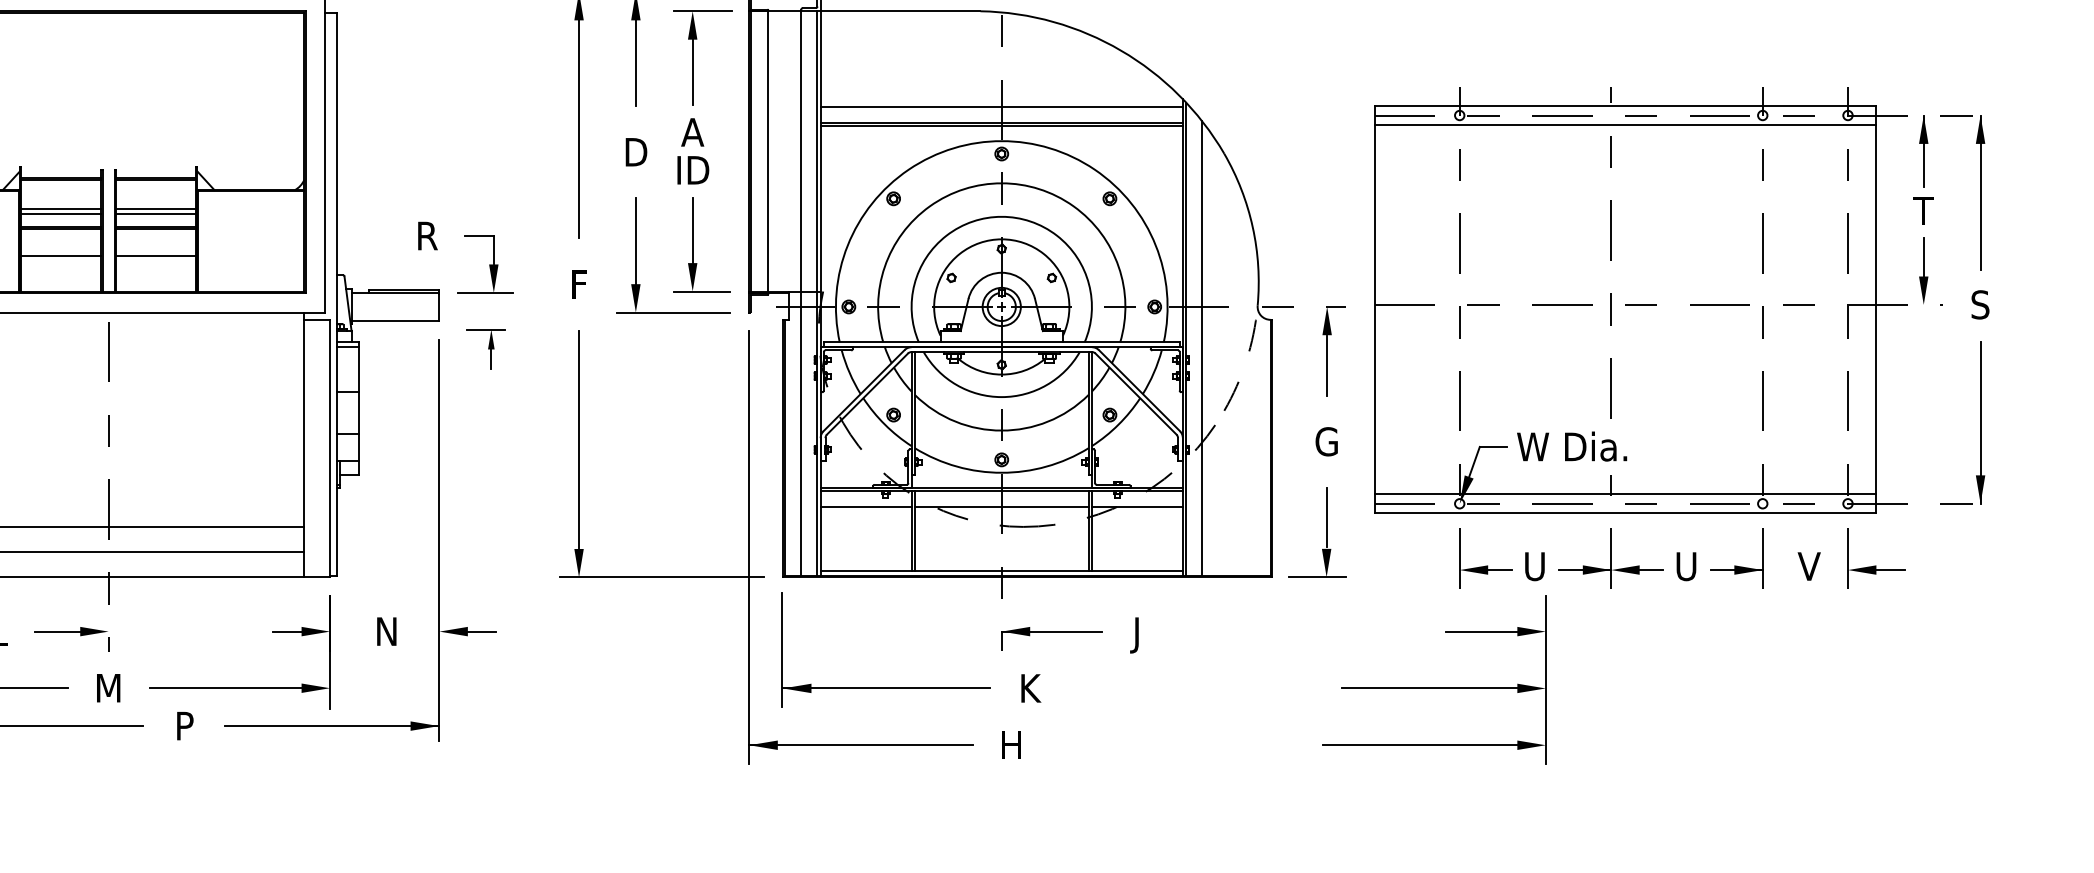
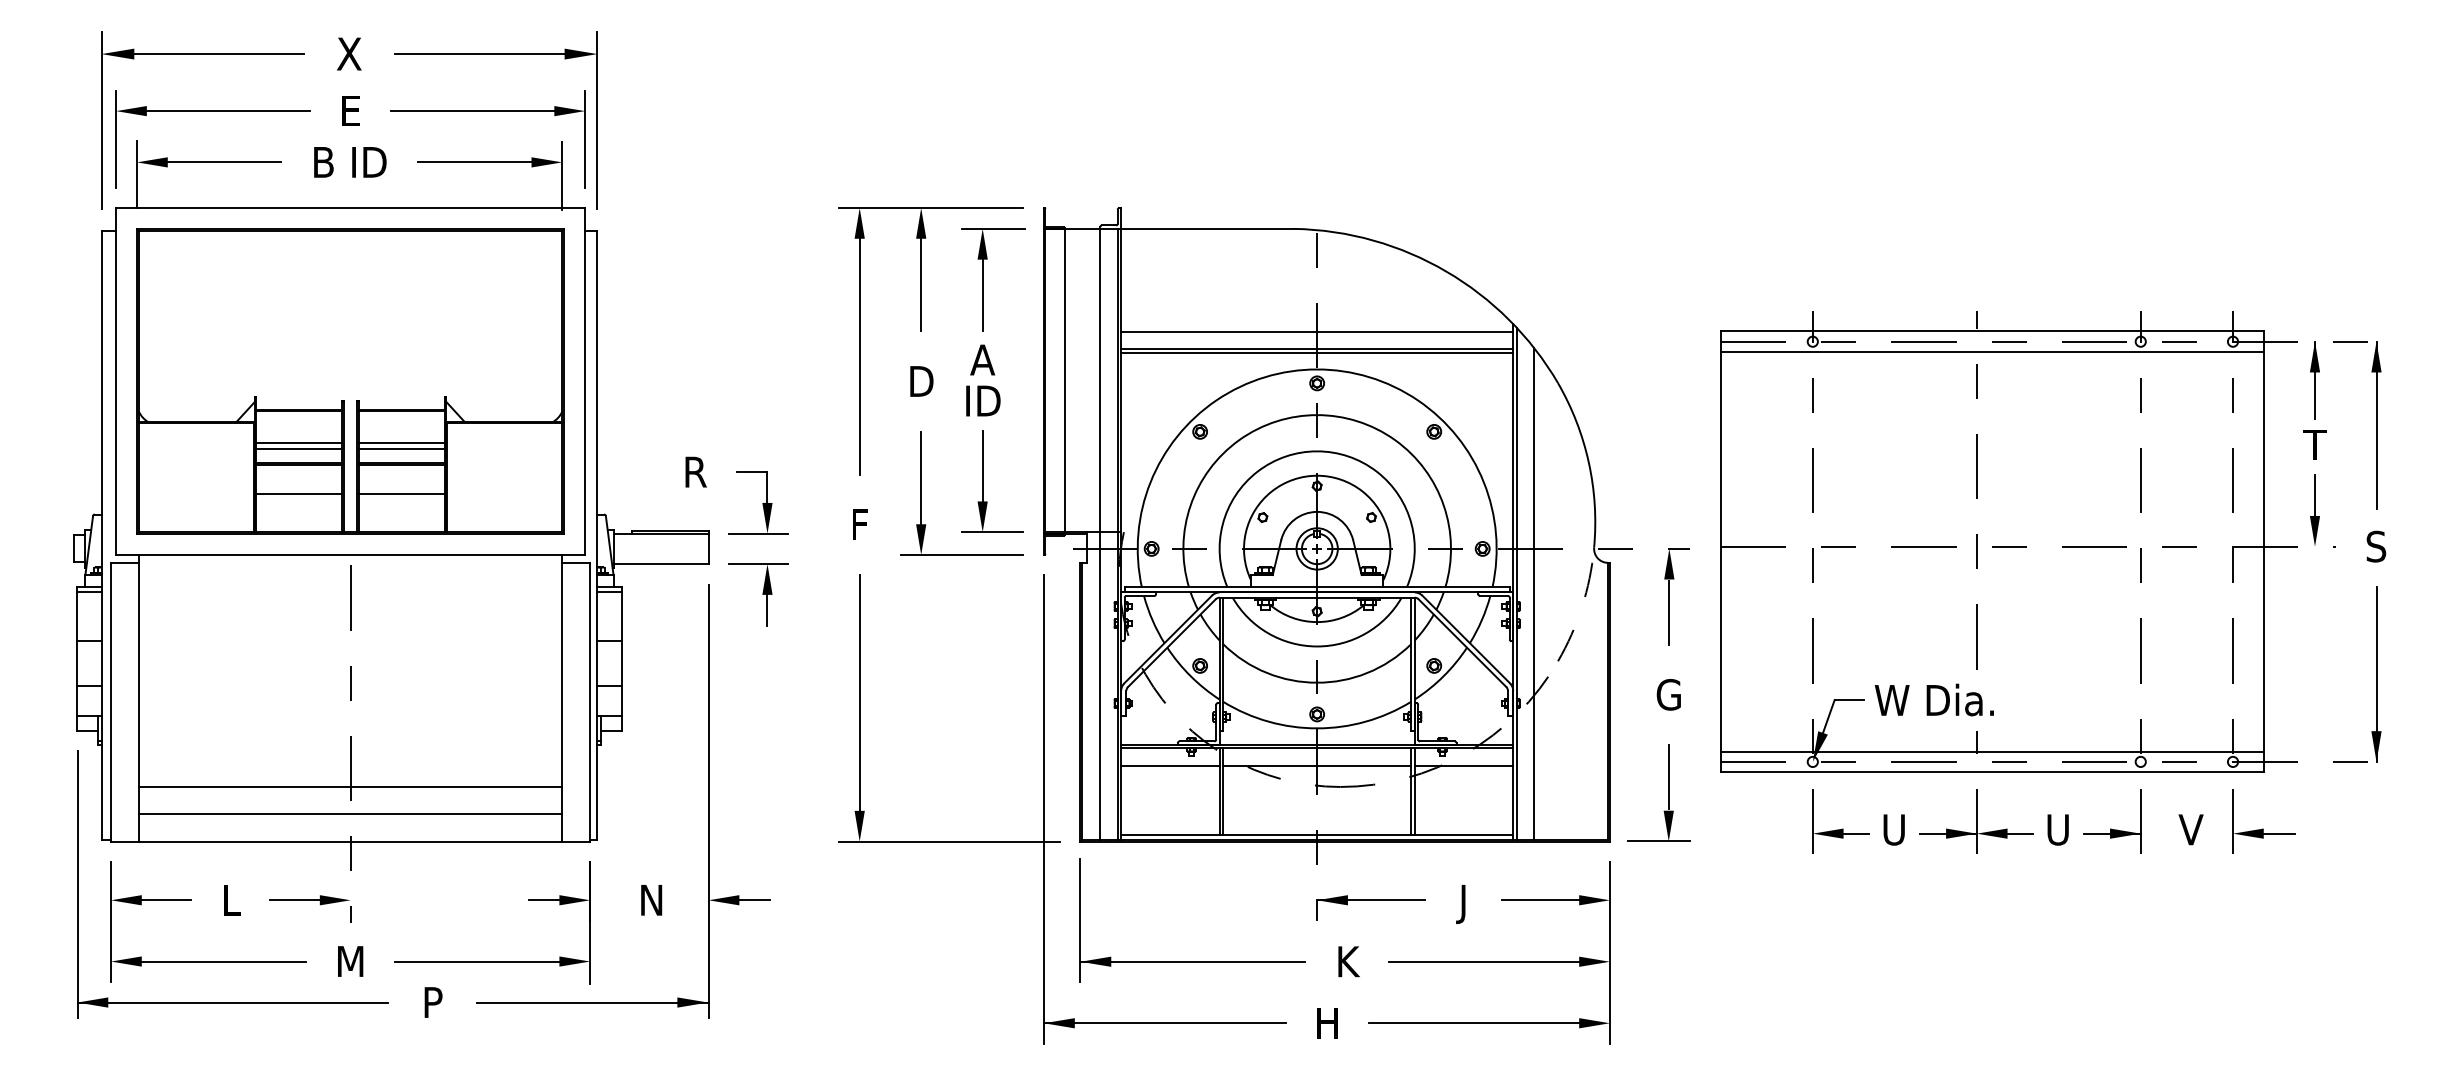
part: (485, 349) -> (758, 594), size x1.43
part: (1434, 688) -> (1489, 961), moved

